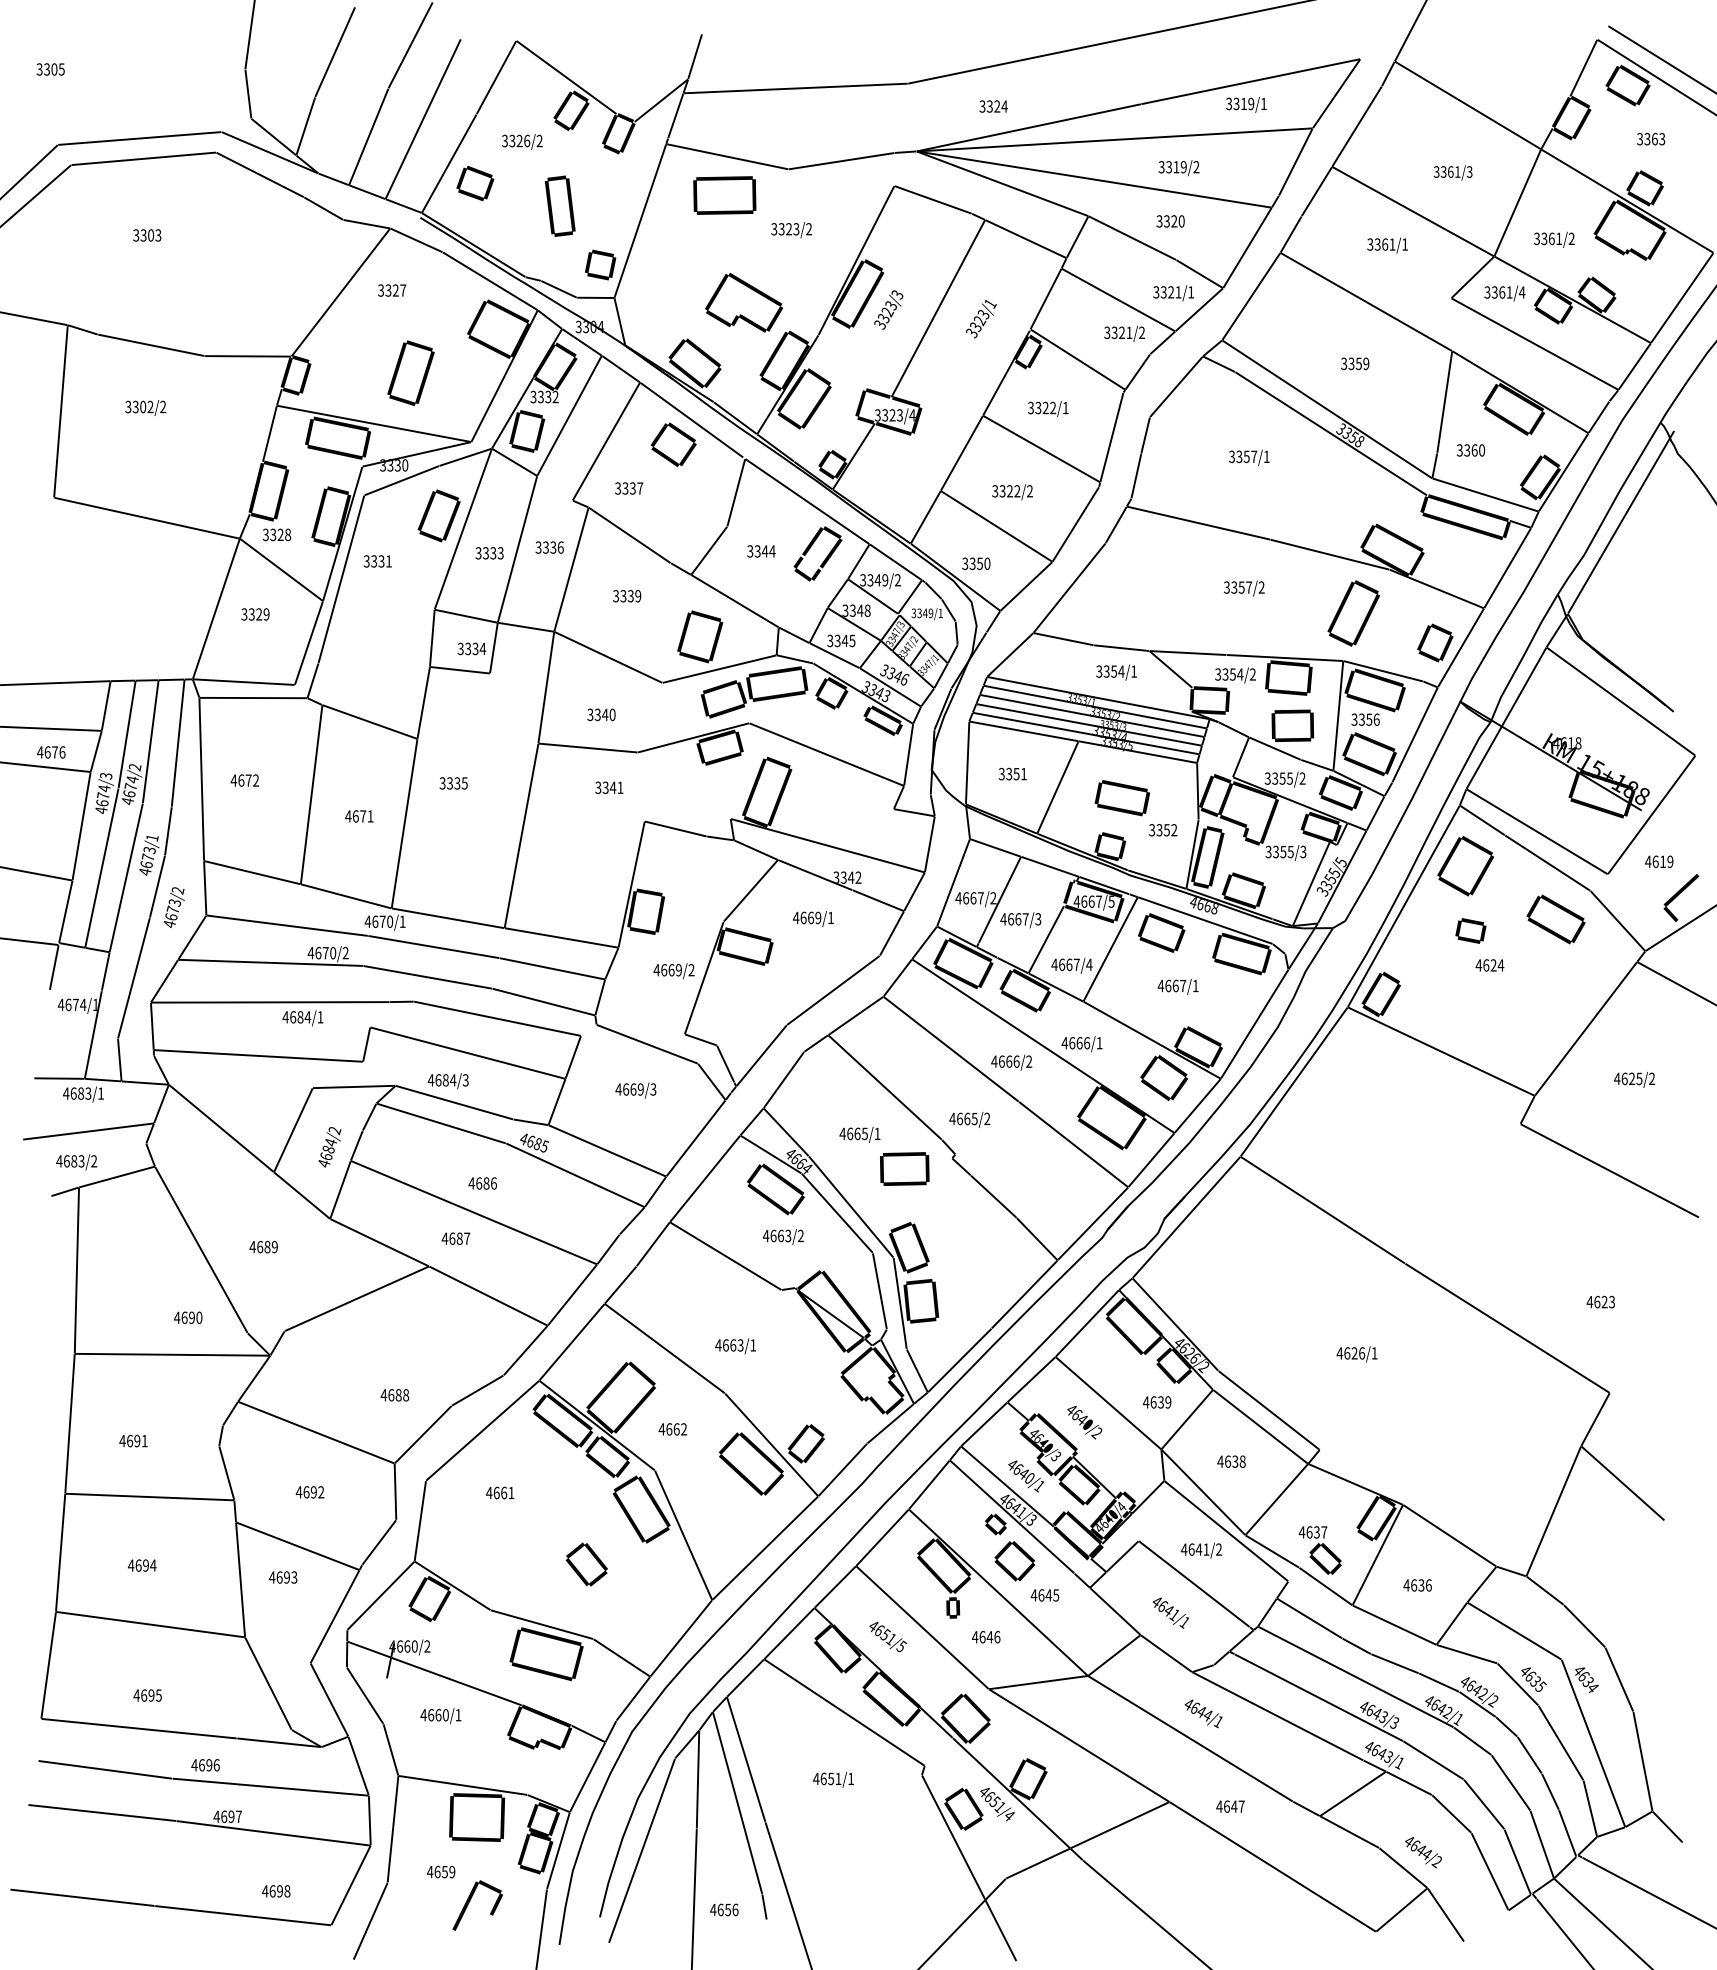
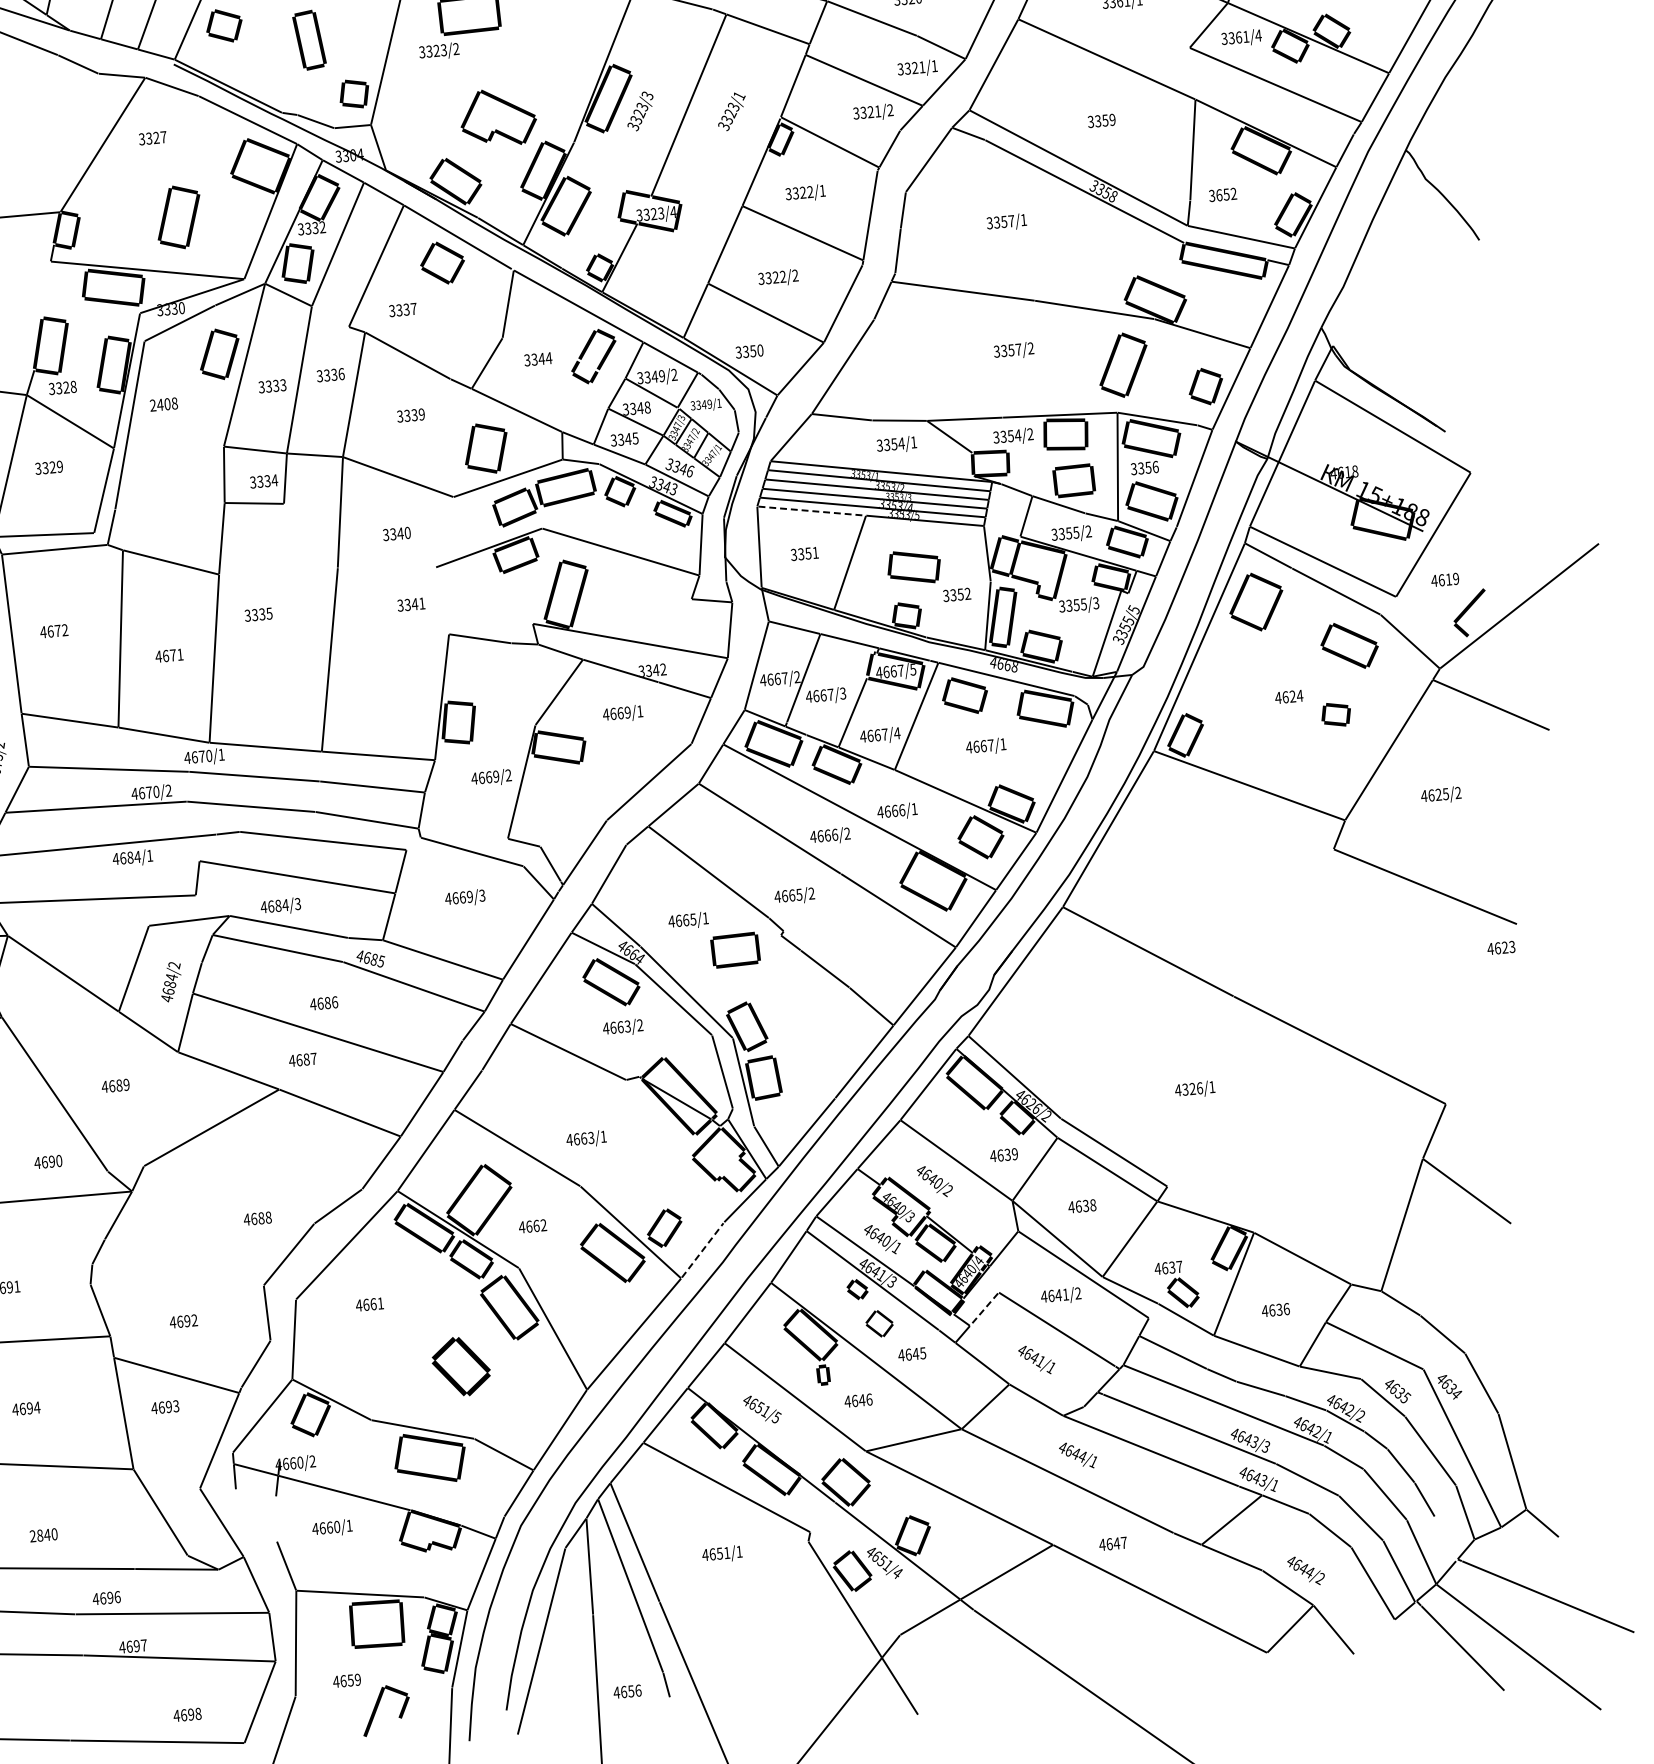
text: (791, 230) -> (439, 51), moved
line: (269, 433) -> (46, 289), removed
text: (1474, 450) -> (1226, 194), 3360 -> 3652
line: (1620, 521) -> (1375, 250), removed
text: (377, 561) -> (163, 404), 3331 -> 2408
line: (1024, 731) -> (812, 511), solid -> dashed
line: (587, 747) -> (386, 567), removed
part: (1470, 930) -> (1335, 714), moved
text: (1600, 1301) -> (1500, 947), moved
text: (1347, 1353) -> (1185, 1089), 4626/1 -> 4326/1
line: (316, 1432) -> (184, 1262), removed
line: (842, 1470) -> (702, 1250), solid -> dashed
line: (1122, 1556) -> (984, 1309), solid -> dashed
part: (1014, 1561) -> (879, 1324), size x0.7
part: (586, 1564) -> (460, 1366), size x1.4
text: (147, 1695) -> (43, 1535), 4695 -> 2840
line: (364, 1695) -> (255, 1515), removed
line: (1567, 1833) -> (1445, 1538), removed

